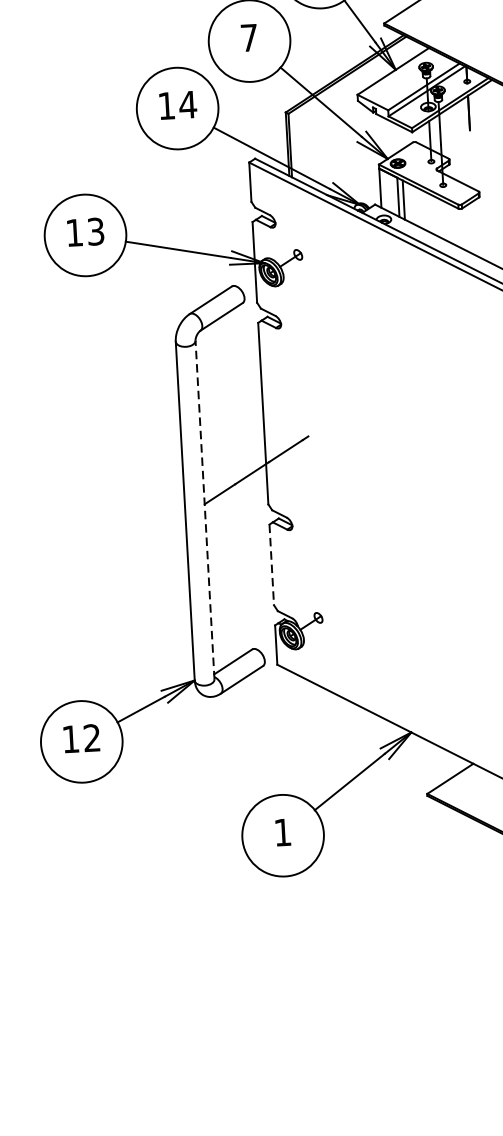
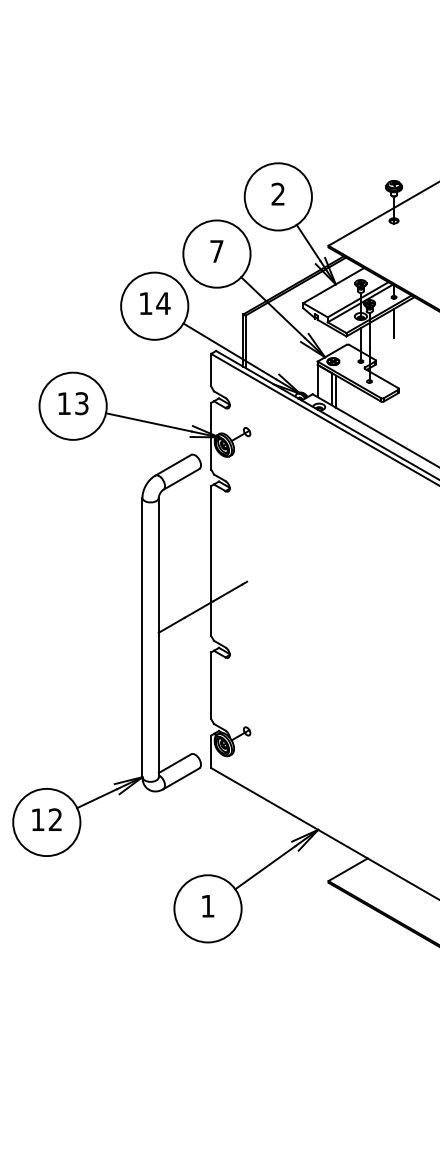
line: (204, 510) -> (158, 637), dashed -> solid
line: (272, 565) -> (211, 686), dashed -> solid

